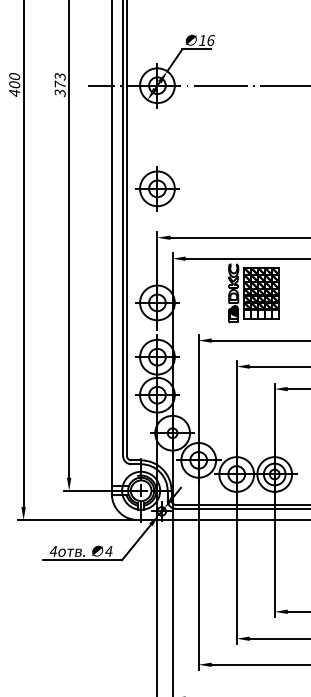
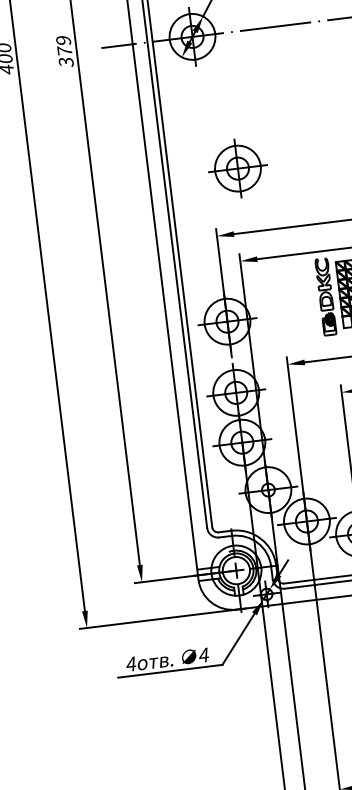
text: (60, 76) -> (63, 40), 373 -> 379
part: (157, 188) -> (237, 168), moved

